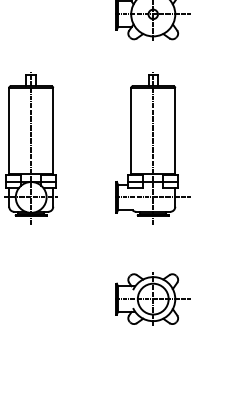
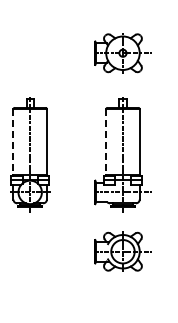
line: (9, 130) -> (13, 141), solid -> dashed
line: (131, 130) -> (106, 141), solid -> dashed
part: (152, 298) -> (122, 251), moved

